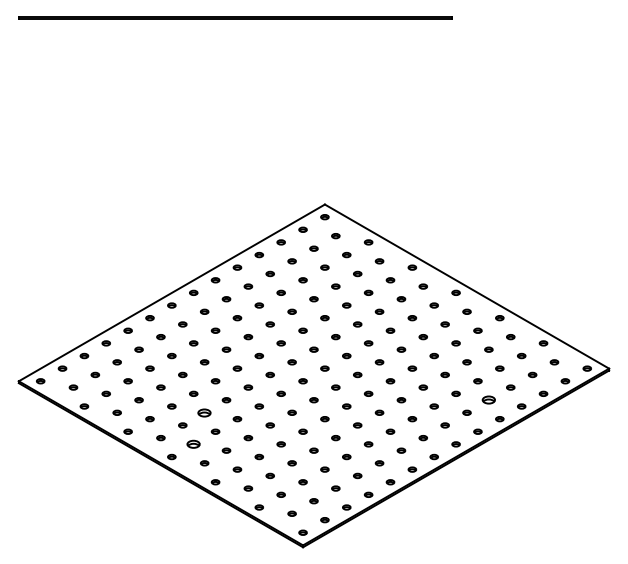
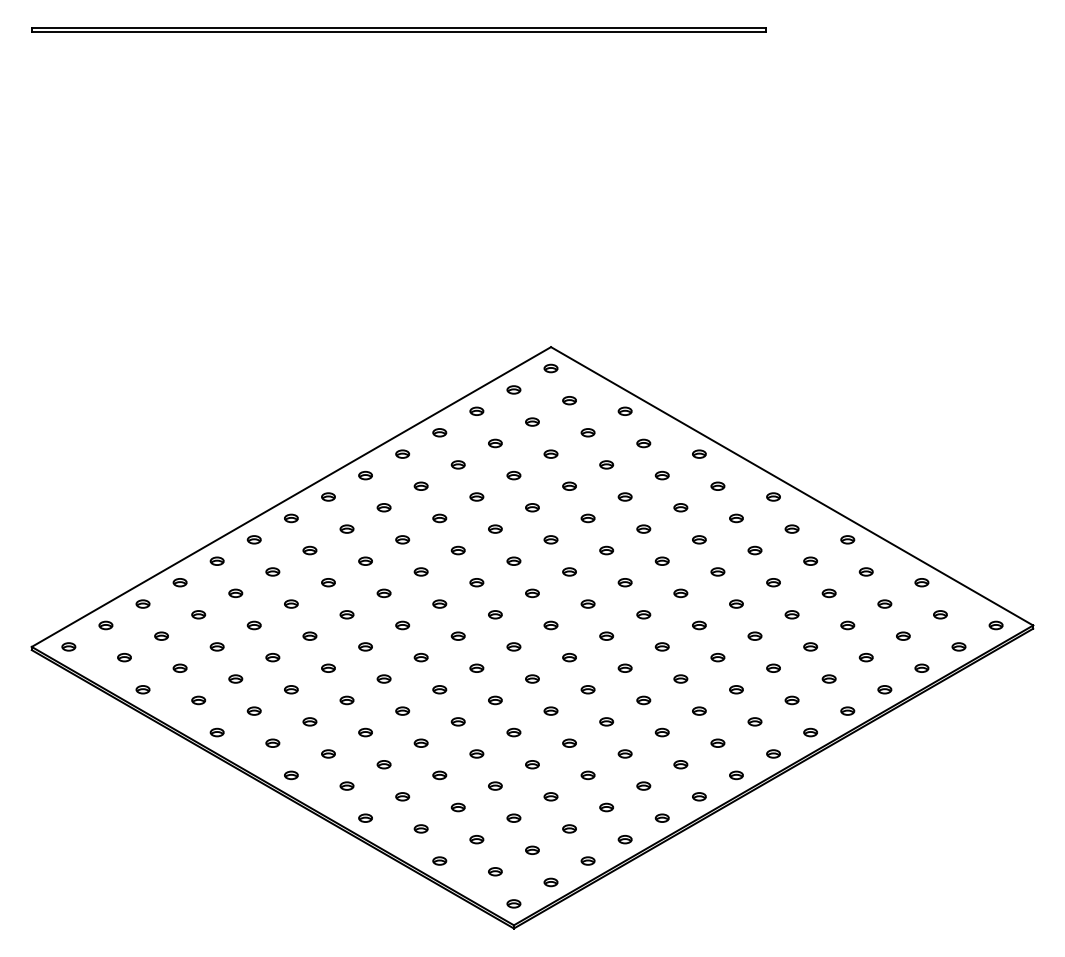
part: (488, 400) -> (828, 679), size x0.62
part: (204, 412) -> (346, 699), size x0.62
part: (193, 444) -> (328, 754), size x0.62

